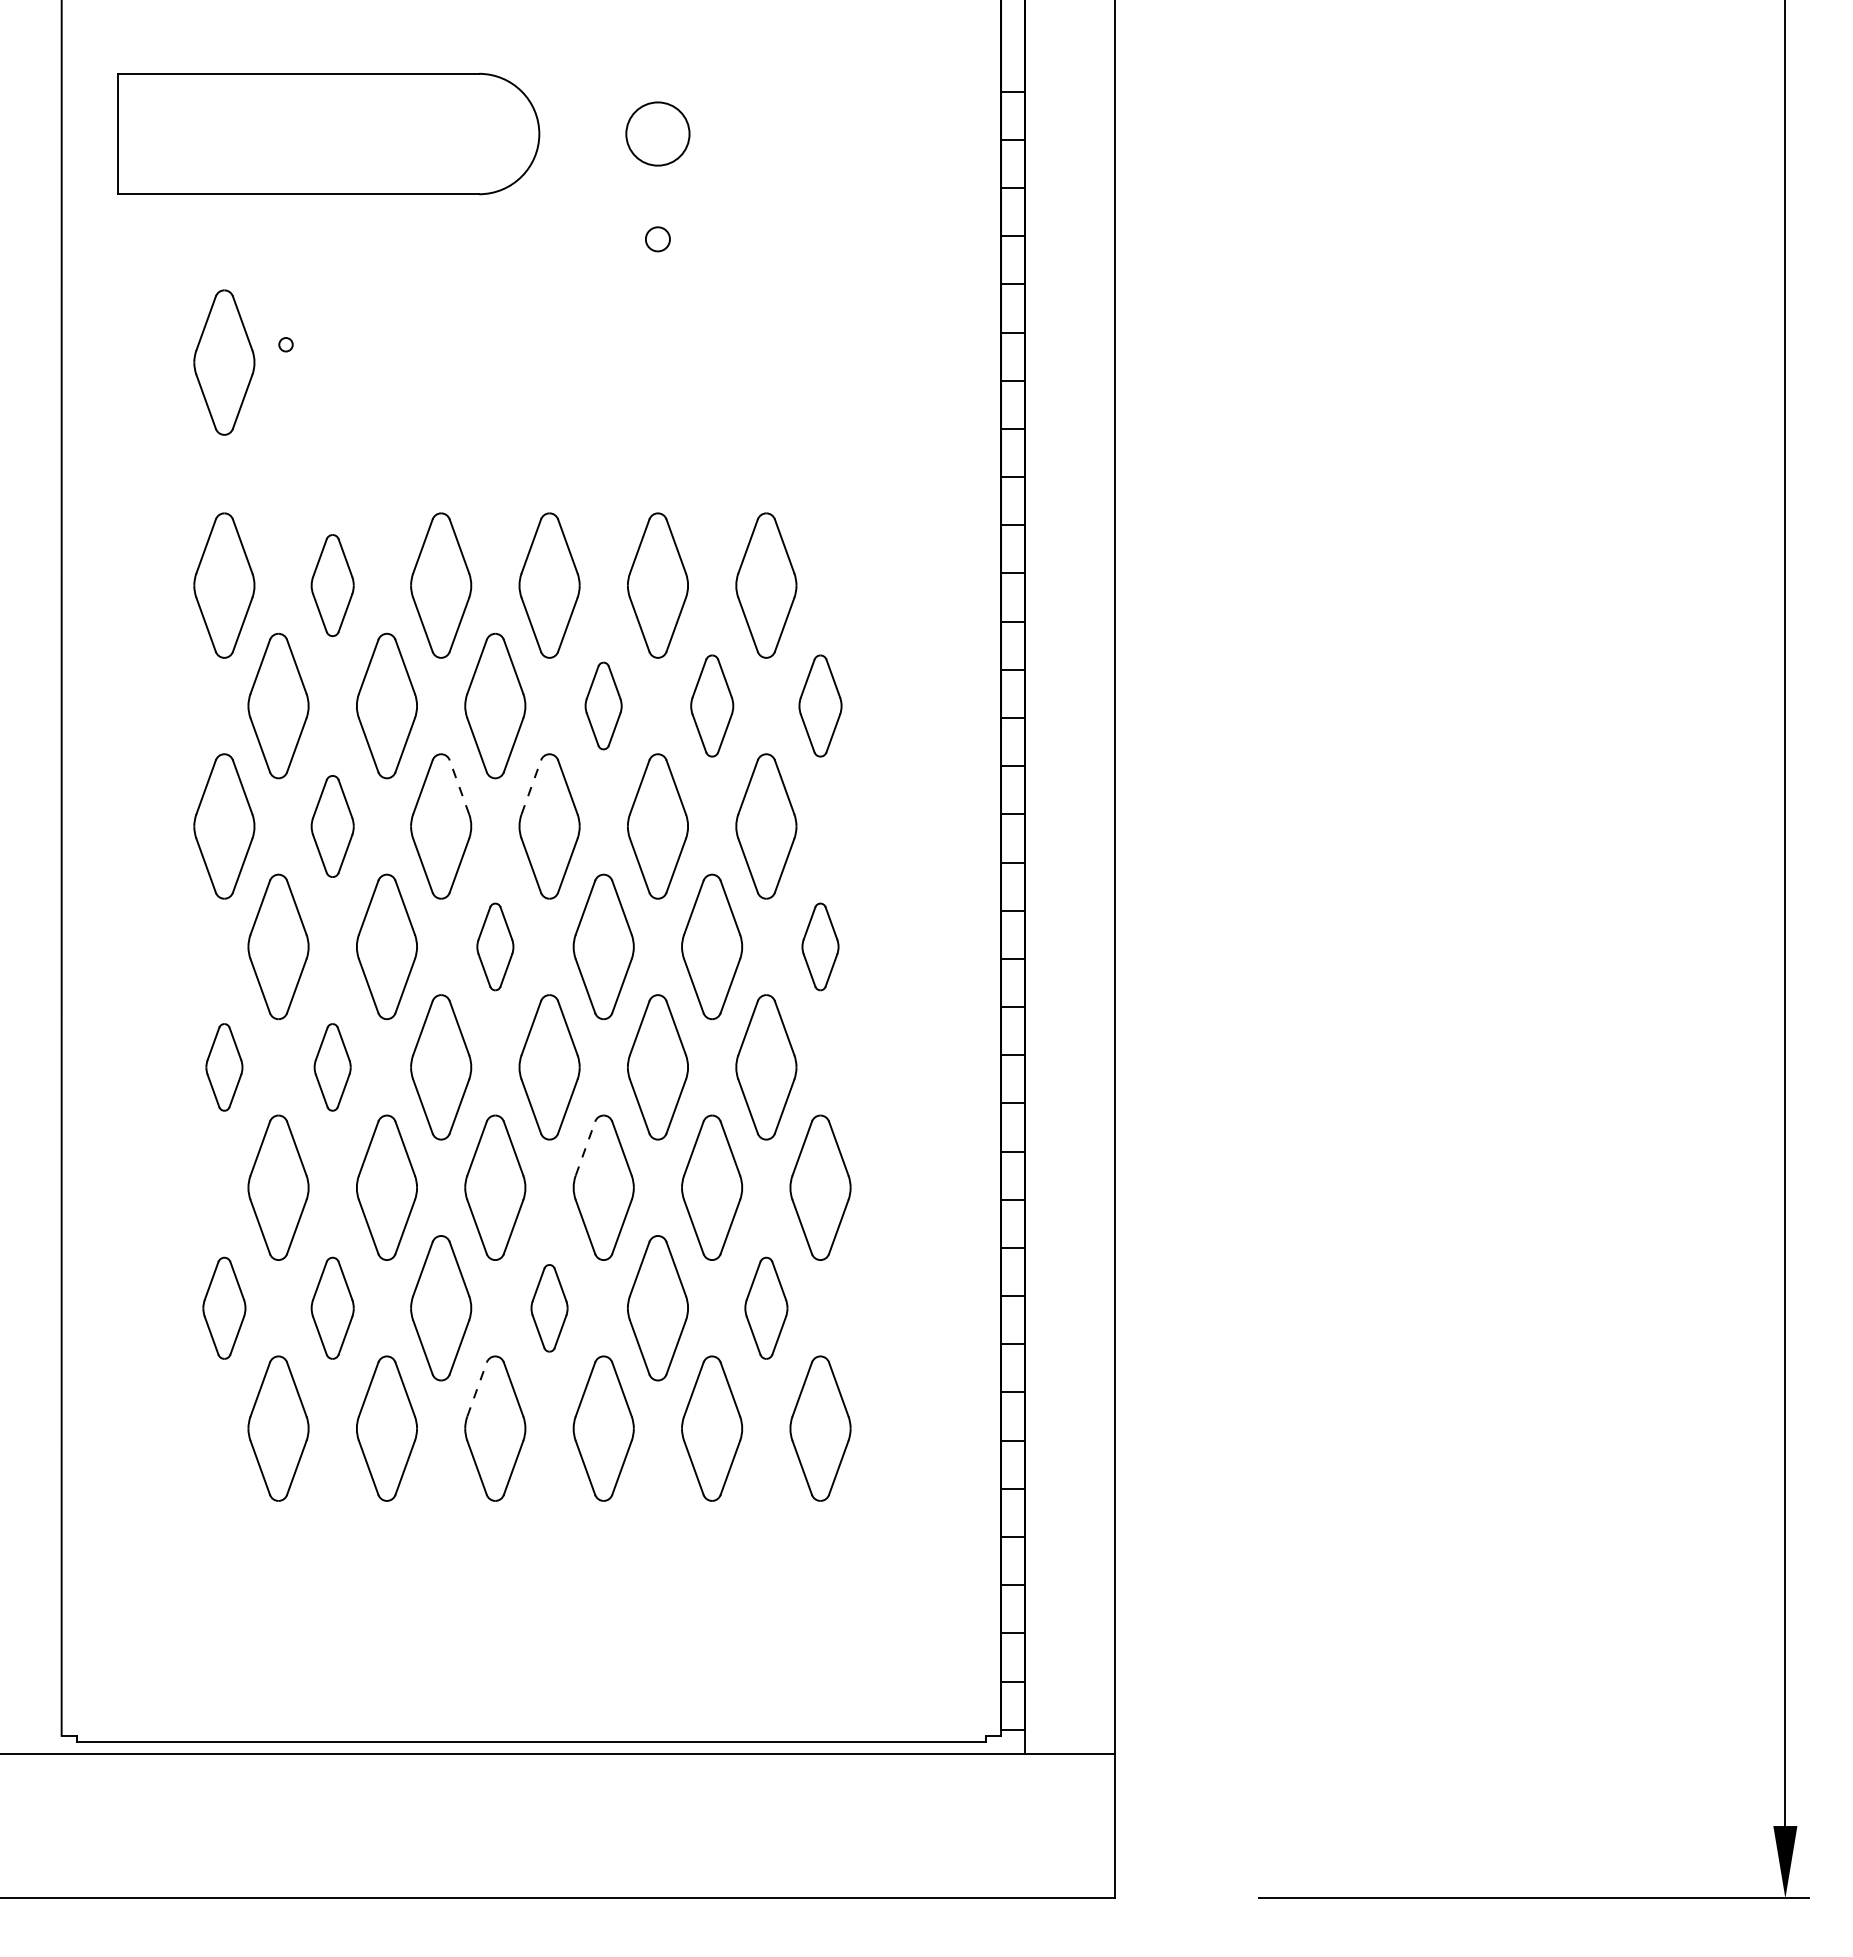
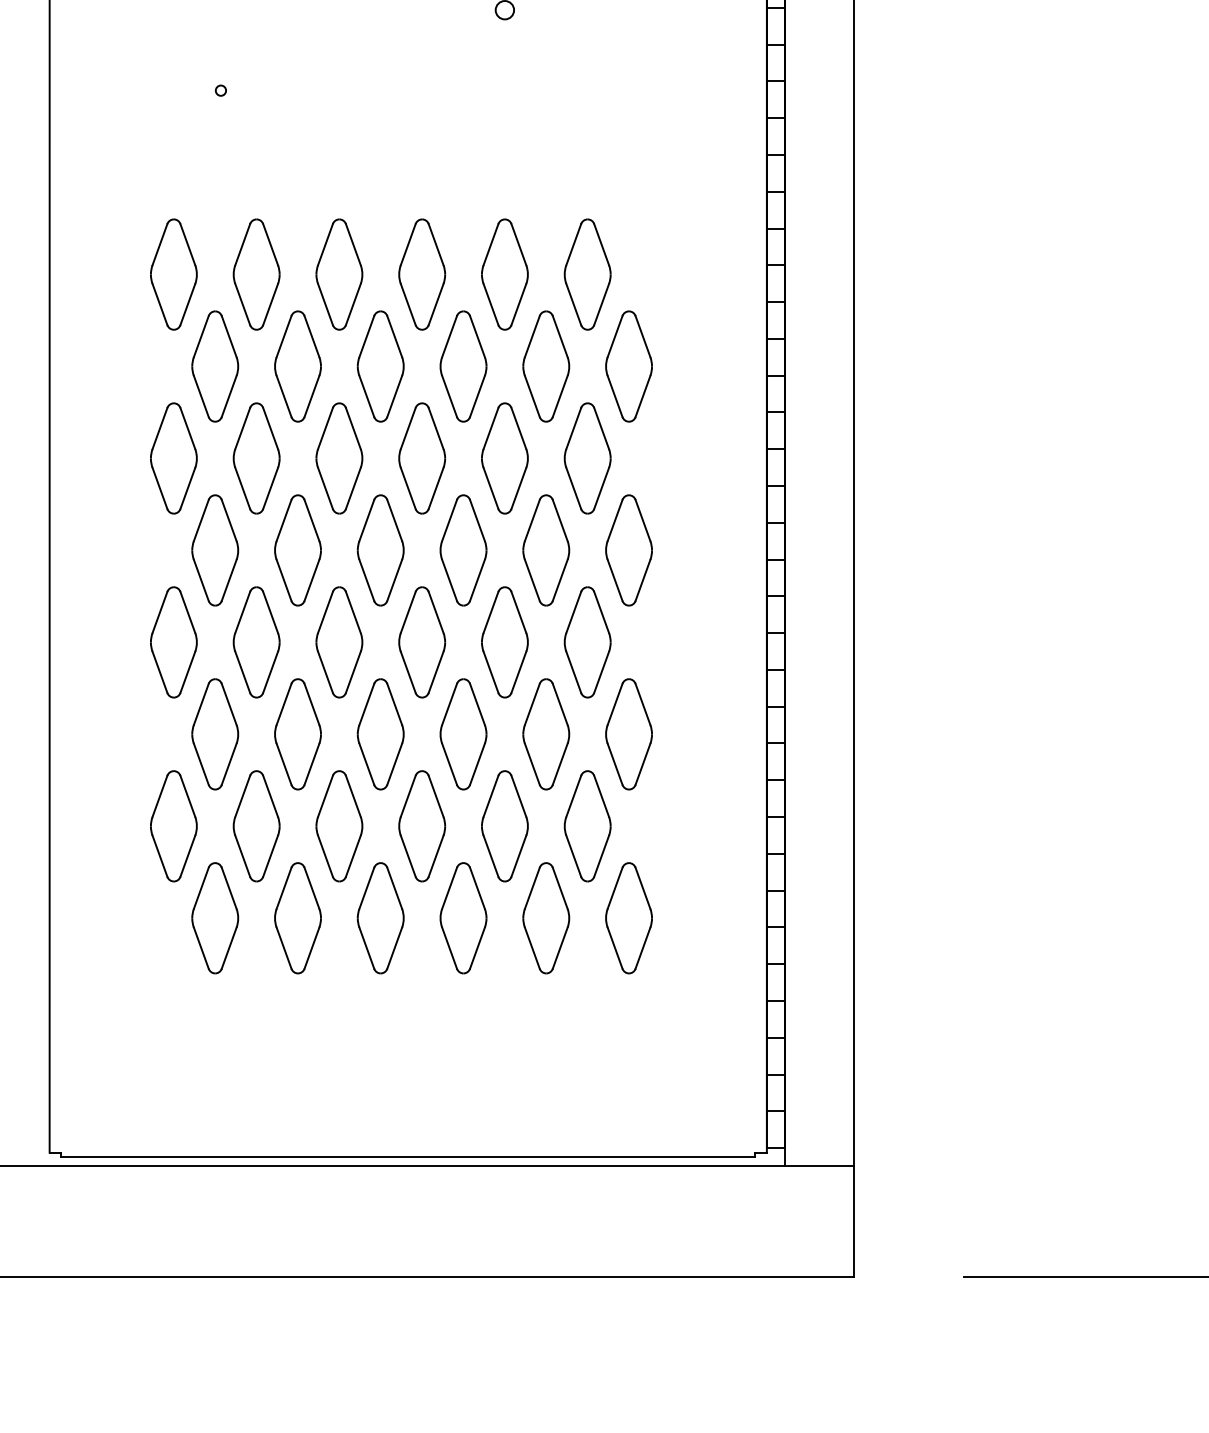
part: (224, 362) -> (173, 104), removed
part: (332, 585) -> (256, 274), size x1.43
part: (603, 705) -> (463, 366), size x1.67
part: (712, 705) -> (546, 366), size x1.43
part: (820, 705) -> (629, 366), size x1.43
line: (459, 787) -> (353, 428), dashed -> solid
line: (531, 787) -> (408, 428), dashed -> solid
part: (332, 826) -> (256, 458), size x1.43
part: (495, 946) -> (380, 550), size x1.67
part: (820, 946) -> (629, 550), size x1.67
part: (224, 1067) -> (173, 642), size x1.67
part: (332, 1067) -> (256, 642), size x1.67
line: (585, 1148) -> (449, 704), dashed -> solid
part: (224, 1308) -> (173, 826), size x1.43
part: (332, 1308) -> (256, 826), size x1.43
part: (549, 1308) -> (422, 826), size x1.67
part: (766, 1308) -> (587, 826), size x1.43
line: (477, 1389) -> (367, 888), dashed -> solid

